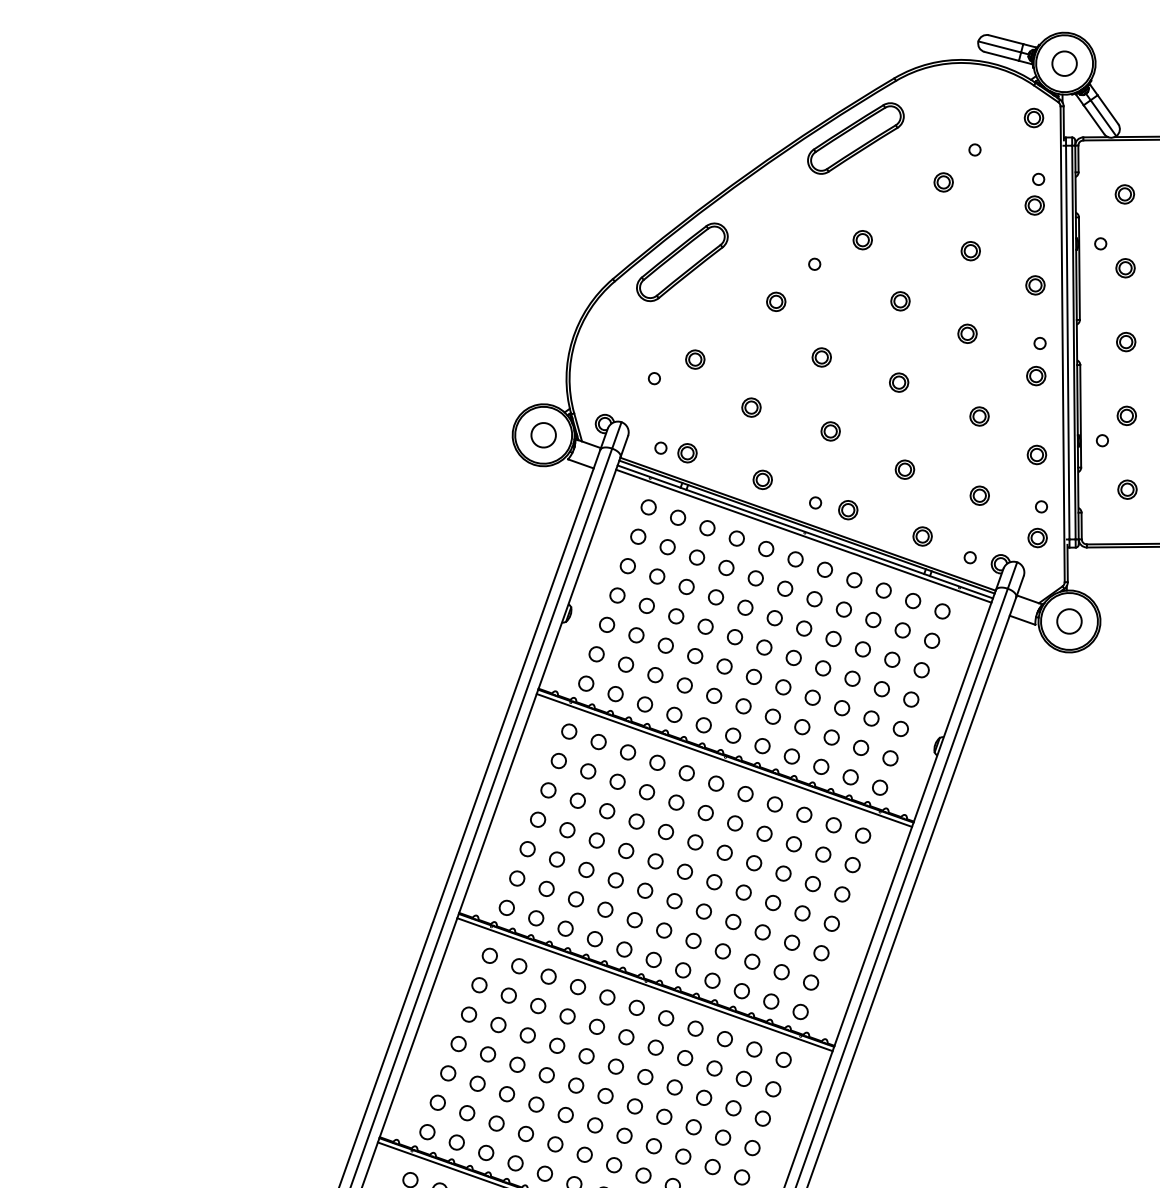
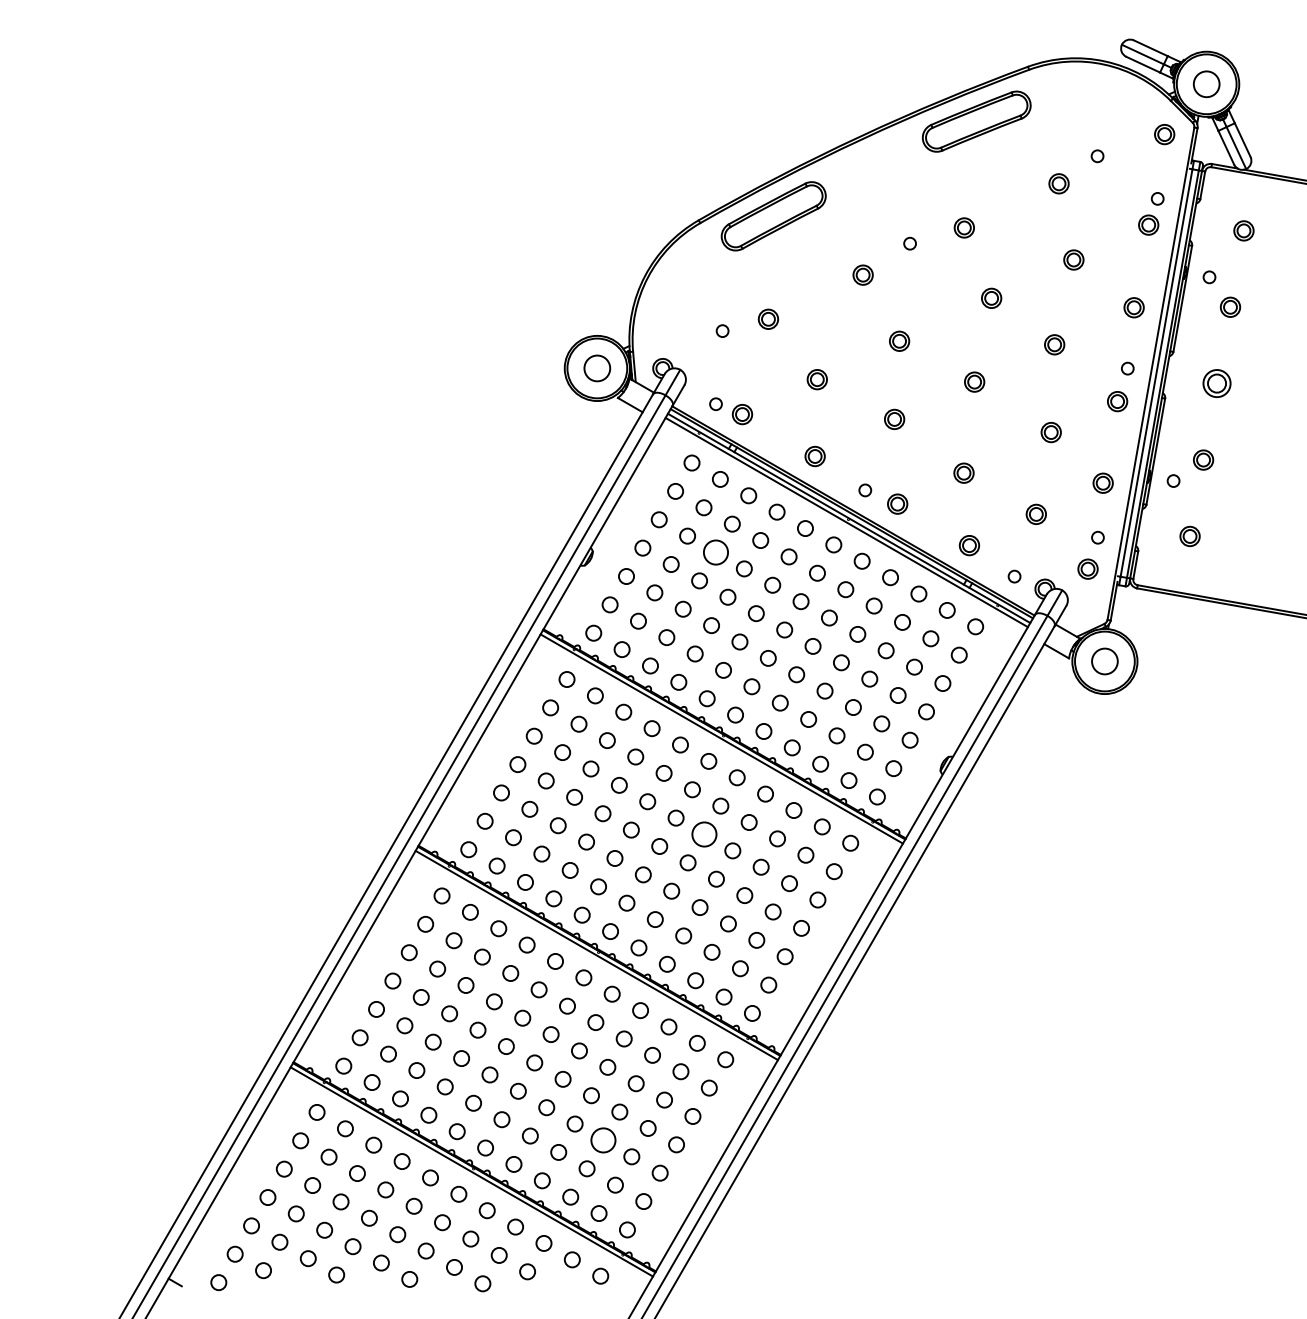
part: (1125, 341) -> (1216, 383), size x1.4
circle: (686, 587) -> (715, 552), size x1.6
circle: (724, 852) -> (704, 834), size x1.6
circle: (683, 1156) -> (603, 1140), size x1.6

